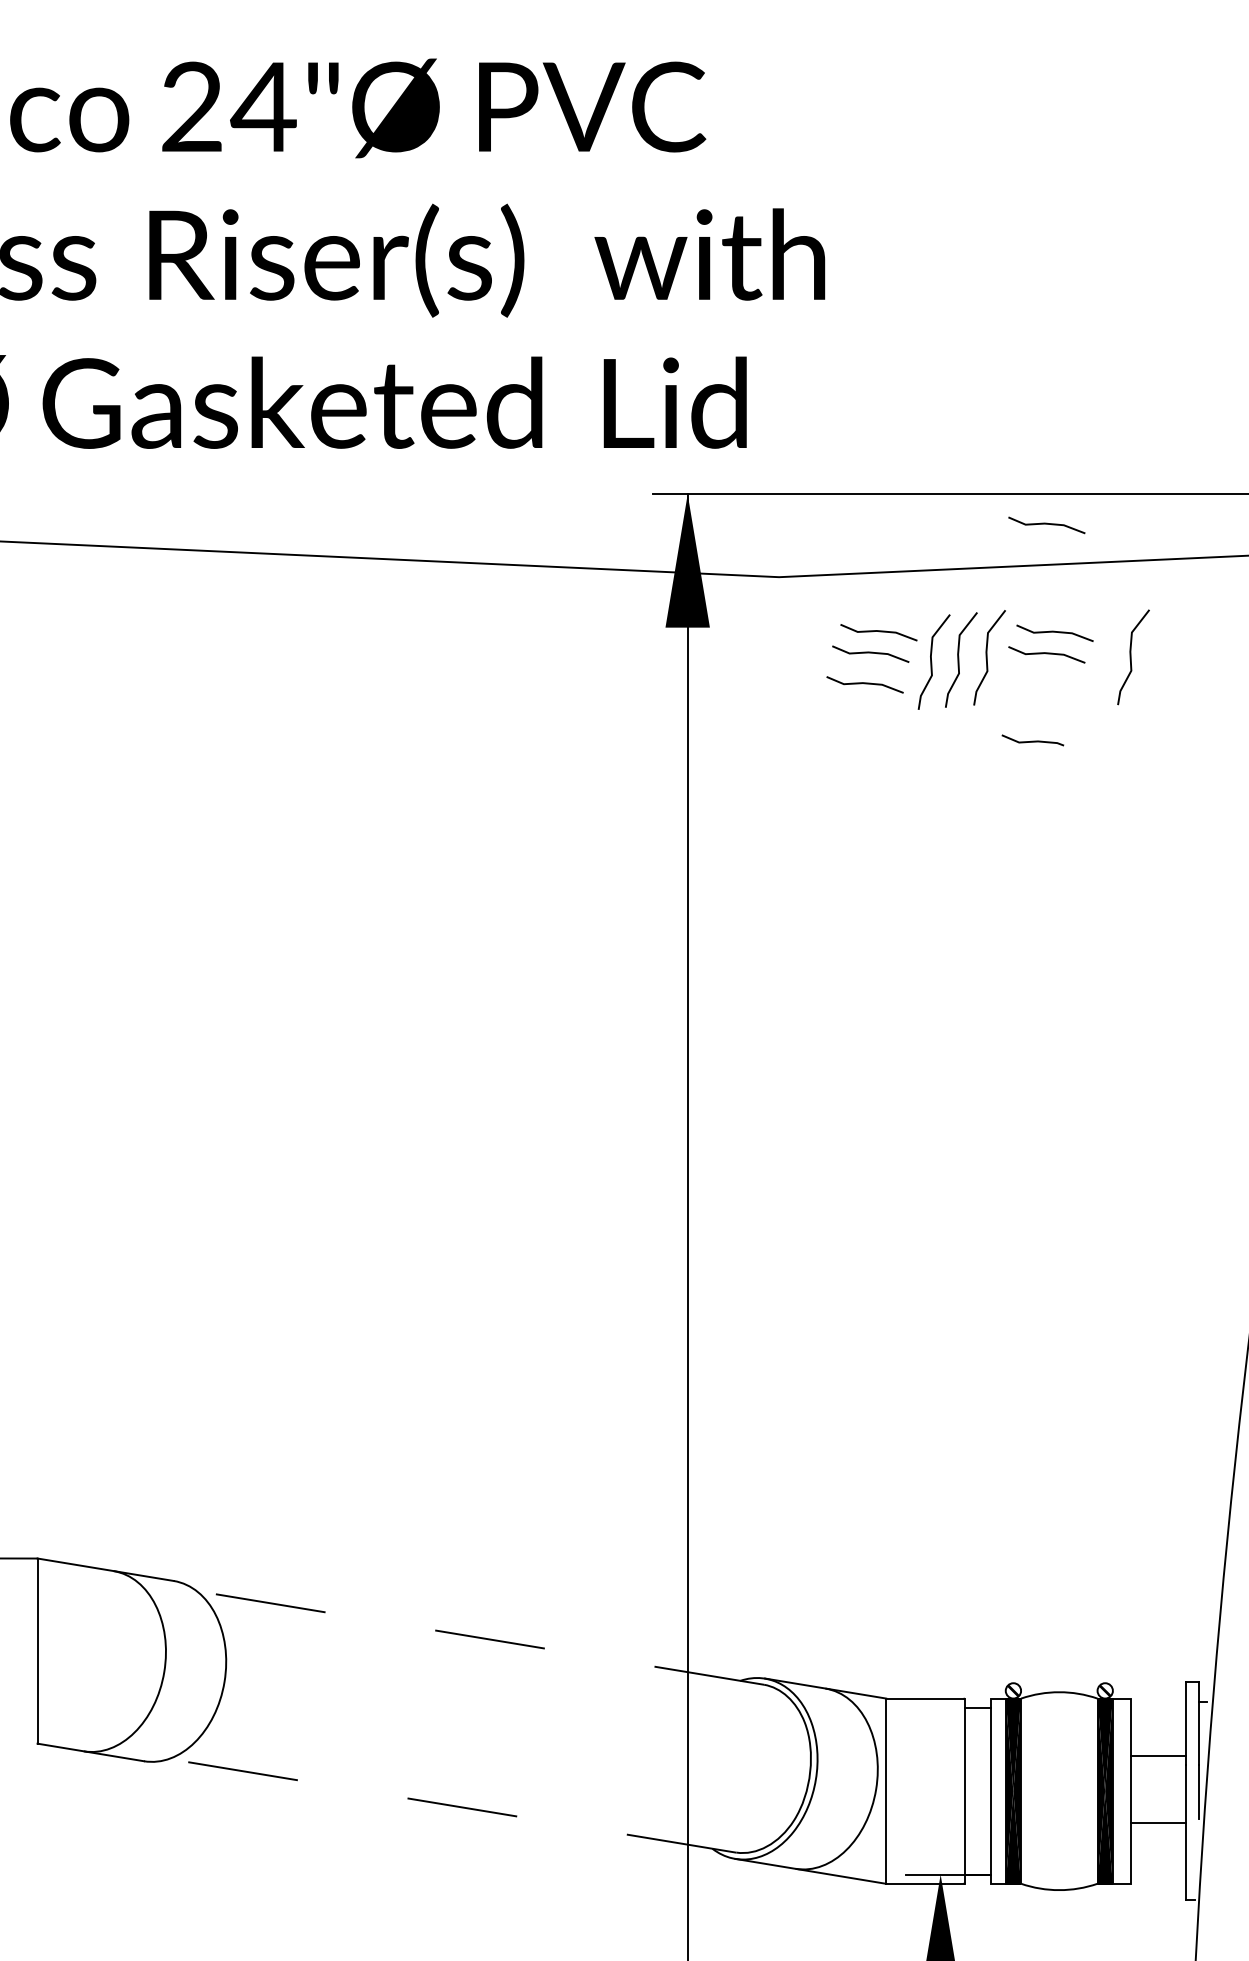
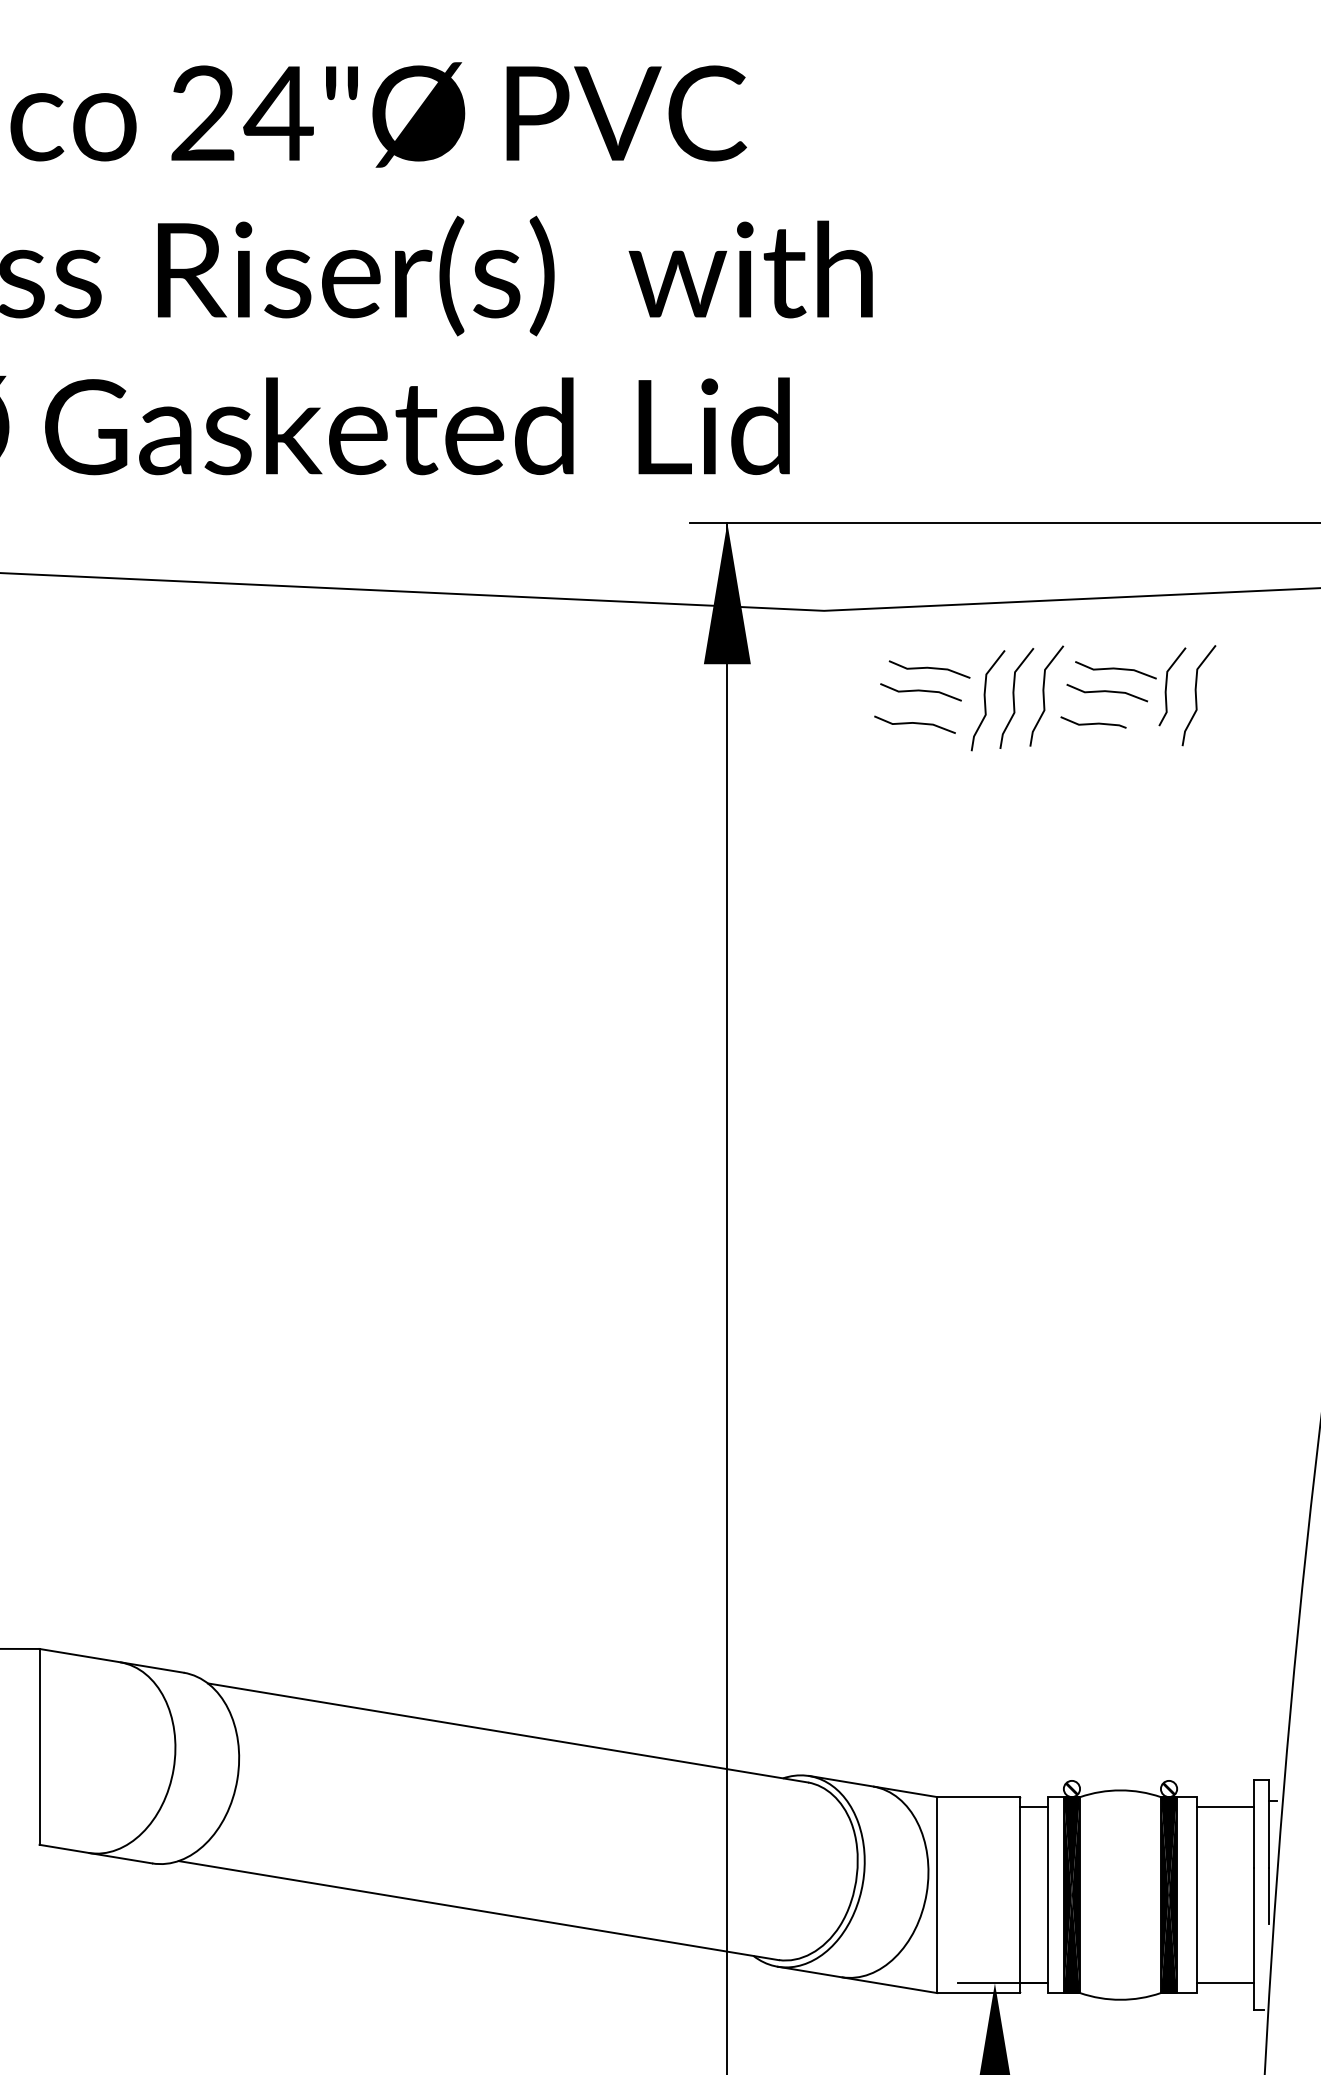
line: (1046, 524) -> (1106, 555), removed
line: (1103, 647) -> (1167, 685), added
line: (1032, 741) -> (1093, 723), moved
line: (479, 1637) -> (507, 1732), dashed -> solid
line: (1158, 1755) -> (1225, 1806), moved
line: (452, 1805) -> (478, 1910), dashed -> solid
line: (1158, 1822) -> (1225, 1983), moved

